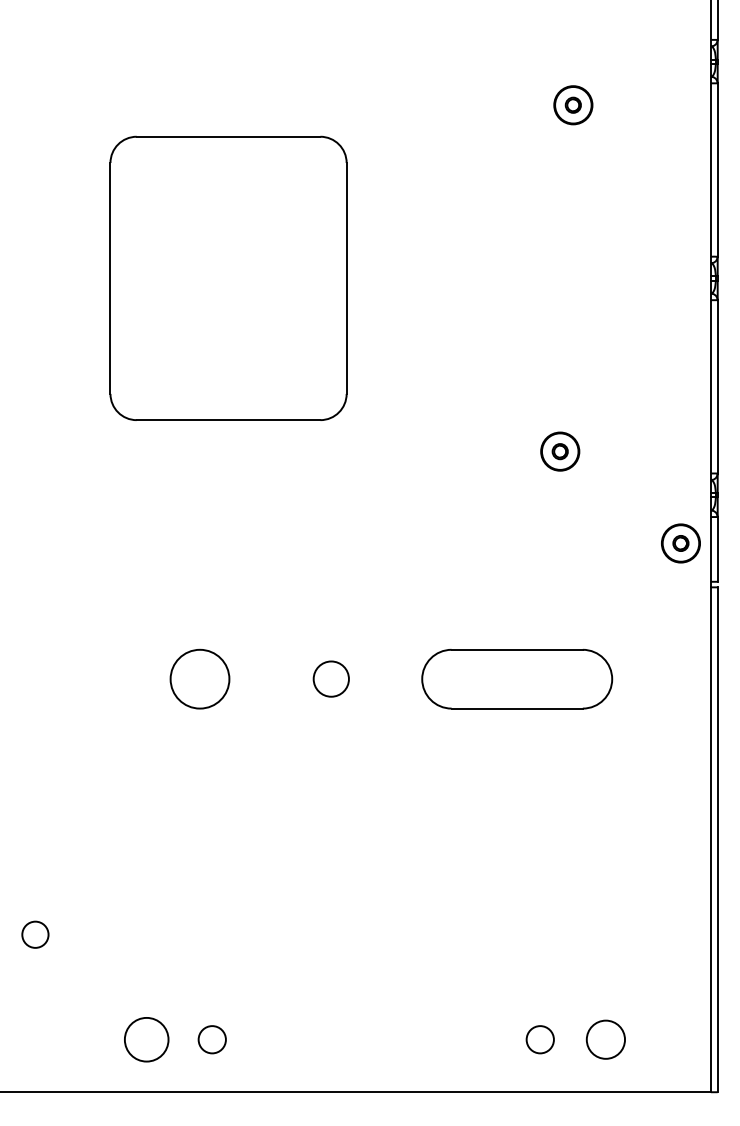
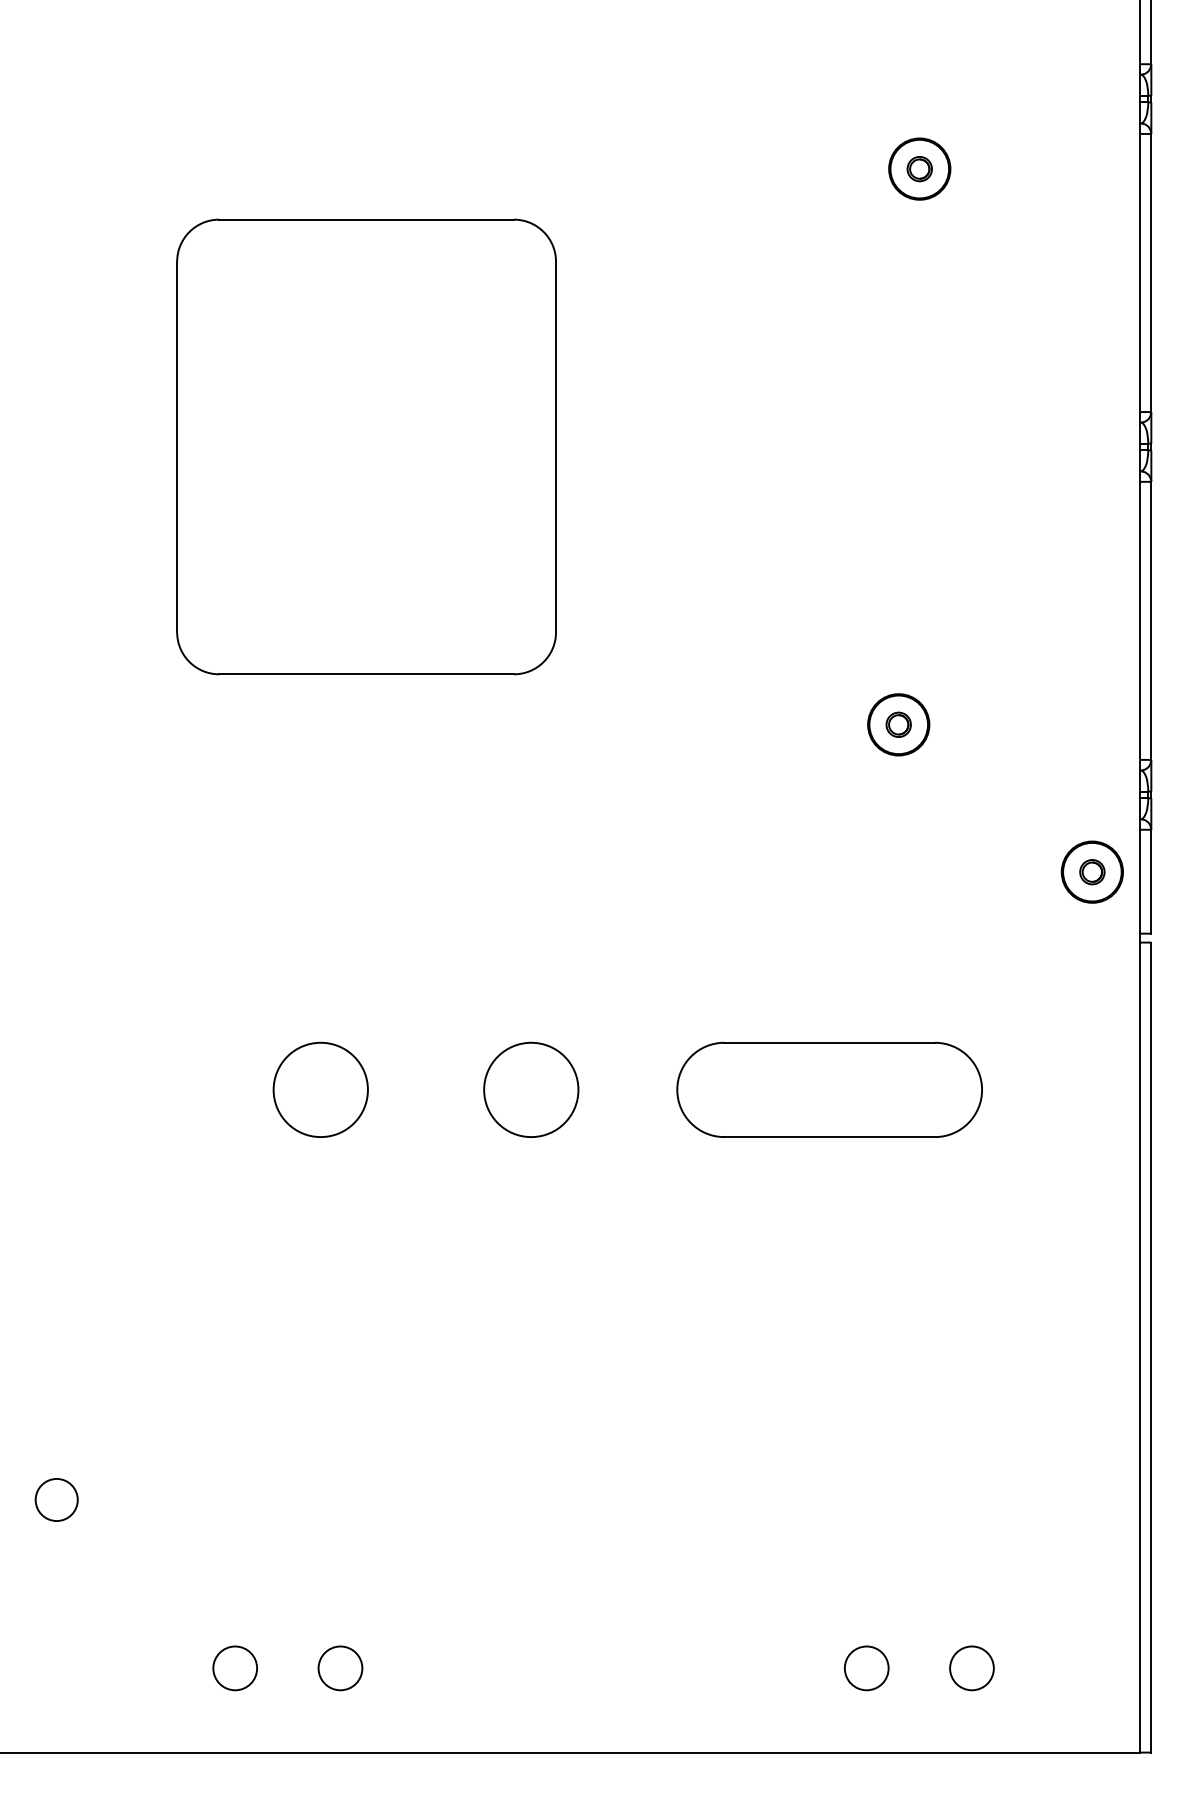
circle: (331, 678) -> (531, 1088), size x1.67
circle: (146, 1039) -> (234, 1667), size x0.62
circle: (605, 1039) -> (971, 1667), size x0.71

